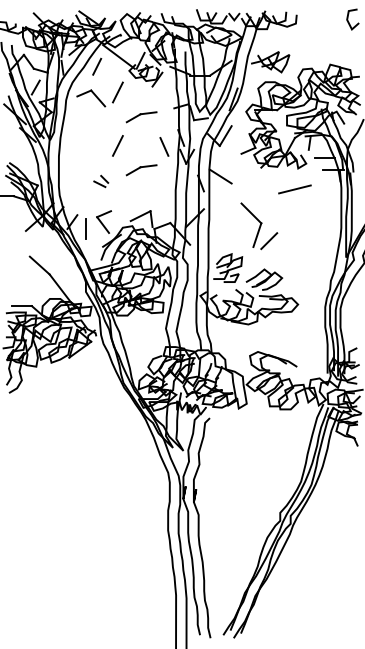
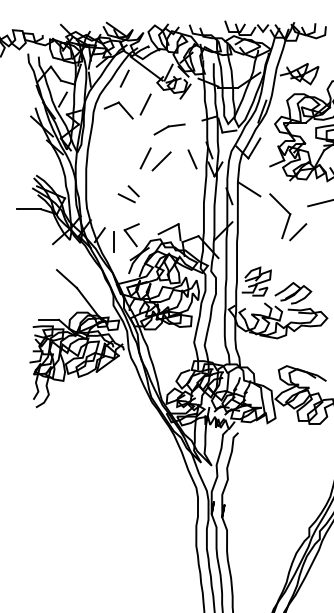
line: (133, 148) -> (161, 161), added
part: (141, 170) -> (169, 183), removed
part: (101, 181) -> (129, 194), size x1.43
part: (259, 226) -> (288, 217), moved

